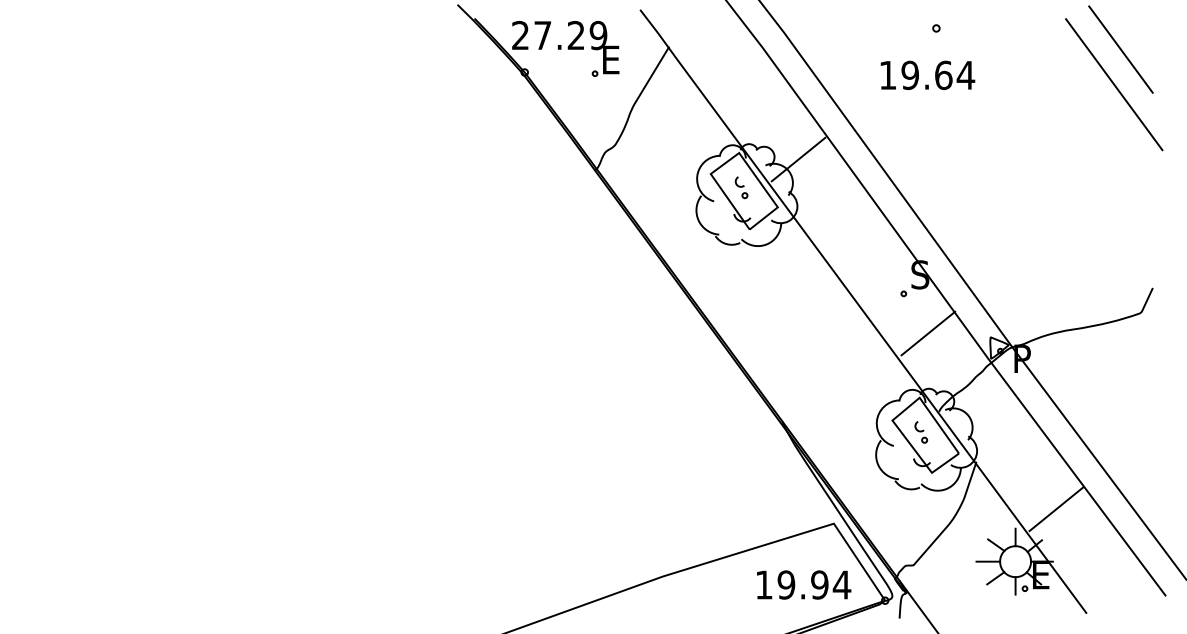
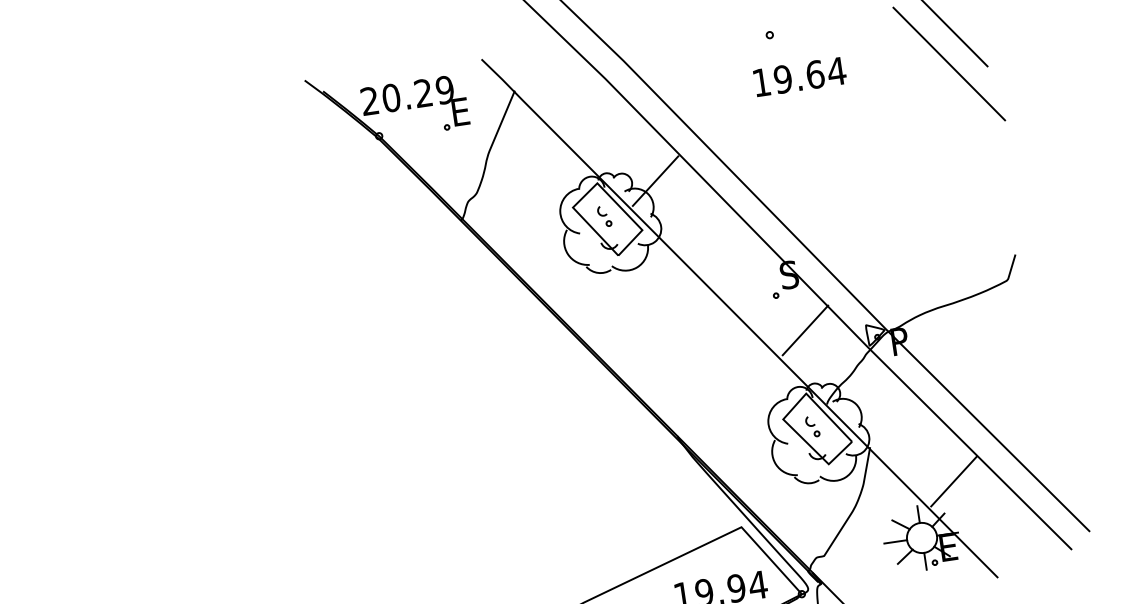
text: (542, 35) -> (391, 98), 27.29 -> 20.29
text: (927, 74) -> (799, 76), moved

